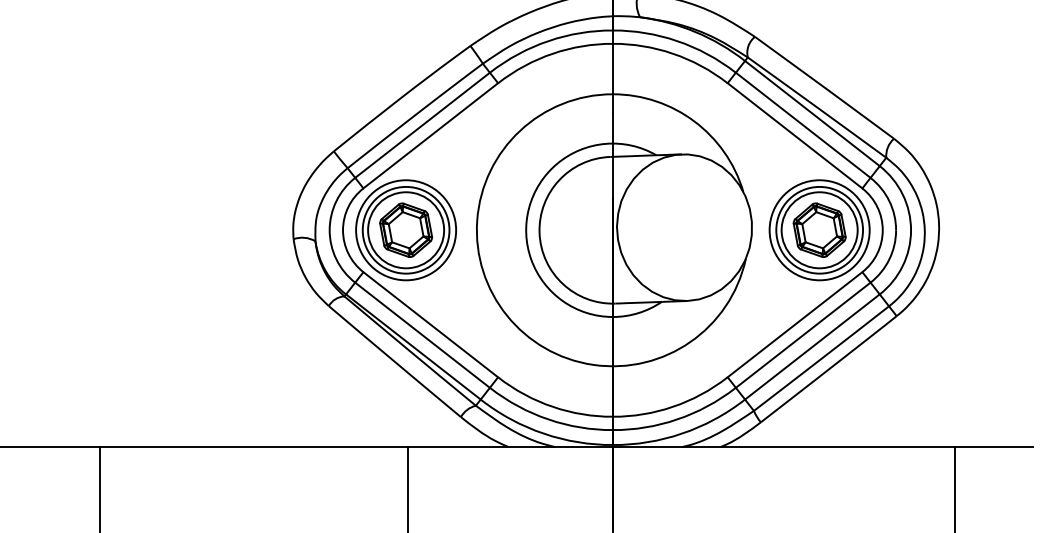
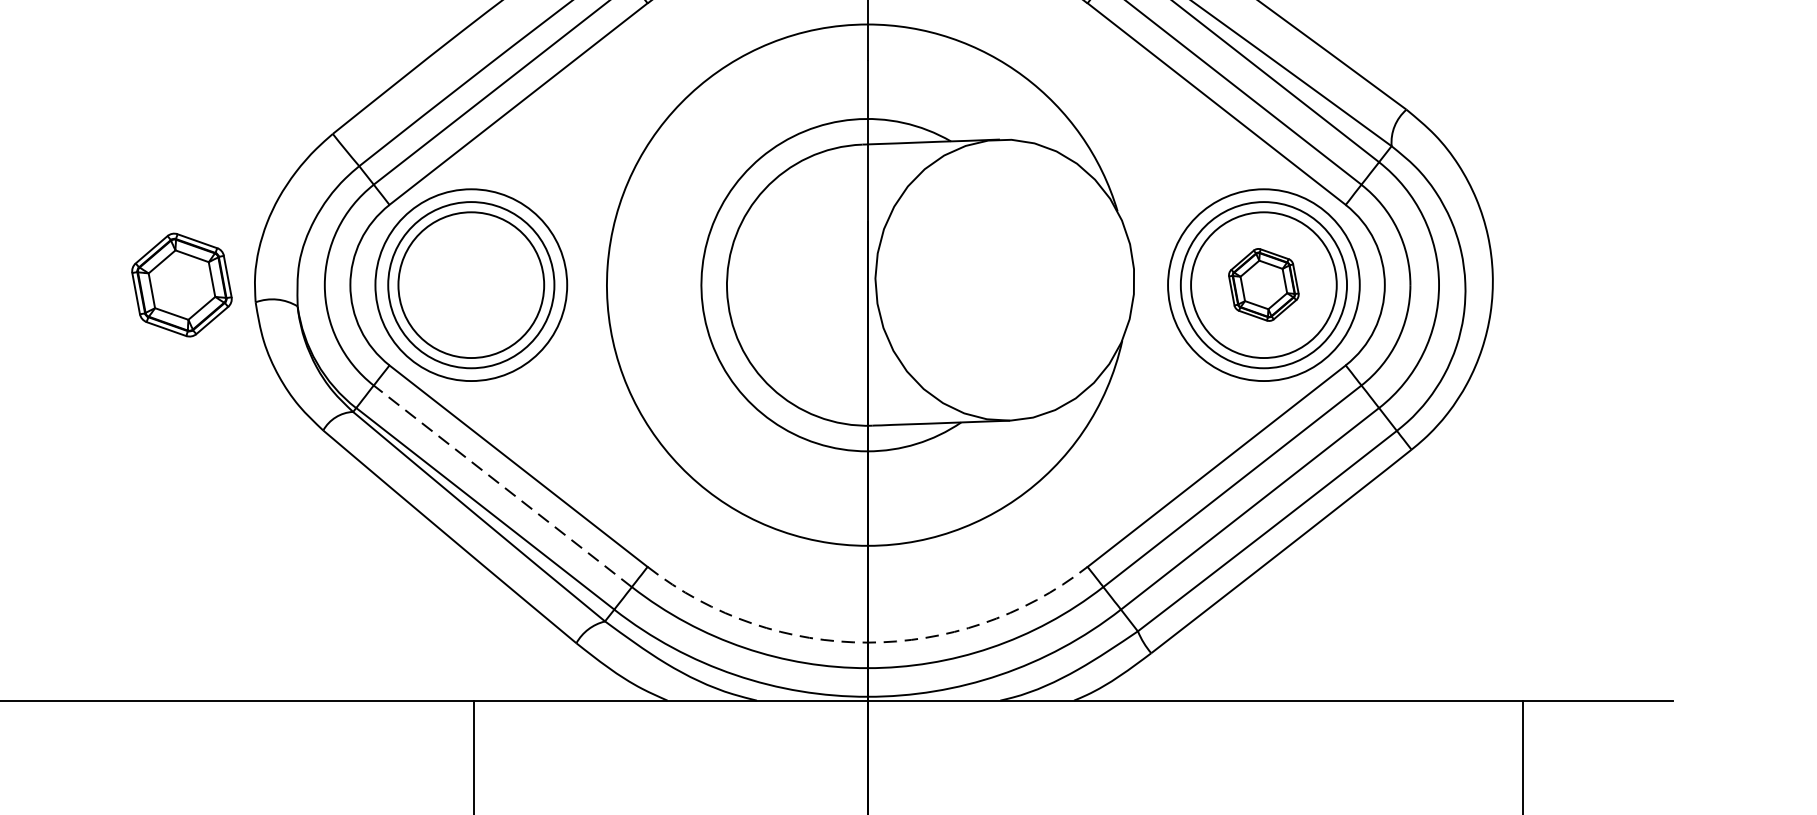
part: (406, 229) -> (182, 283), moved
part: (819, 229) -> (1263, 283), size x0.7
line: (422, 334) -> (502, 484), solid -> dashed
arc: (612, 416) -> (866, 642), solid -> dashed

